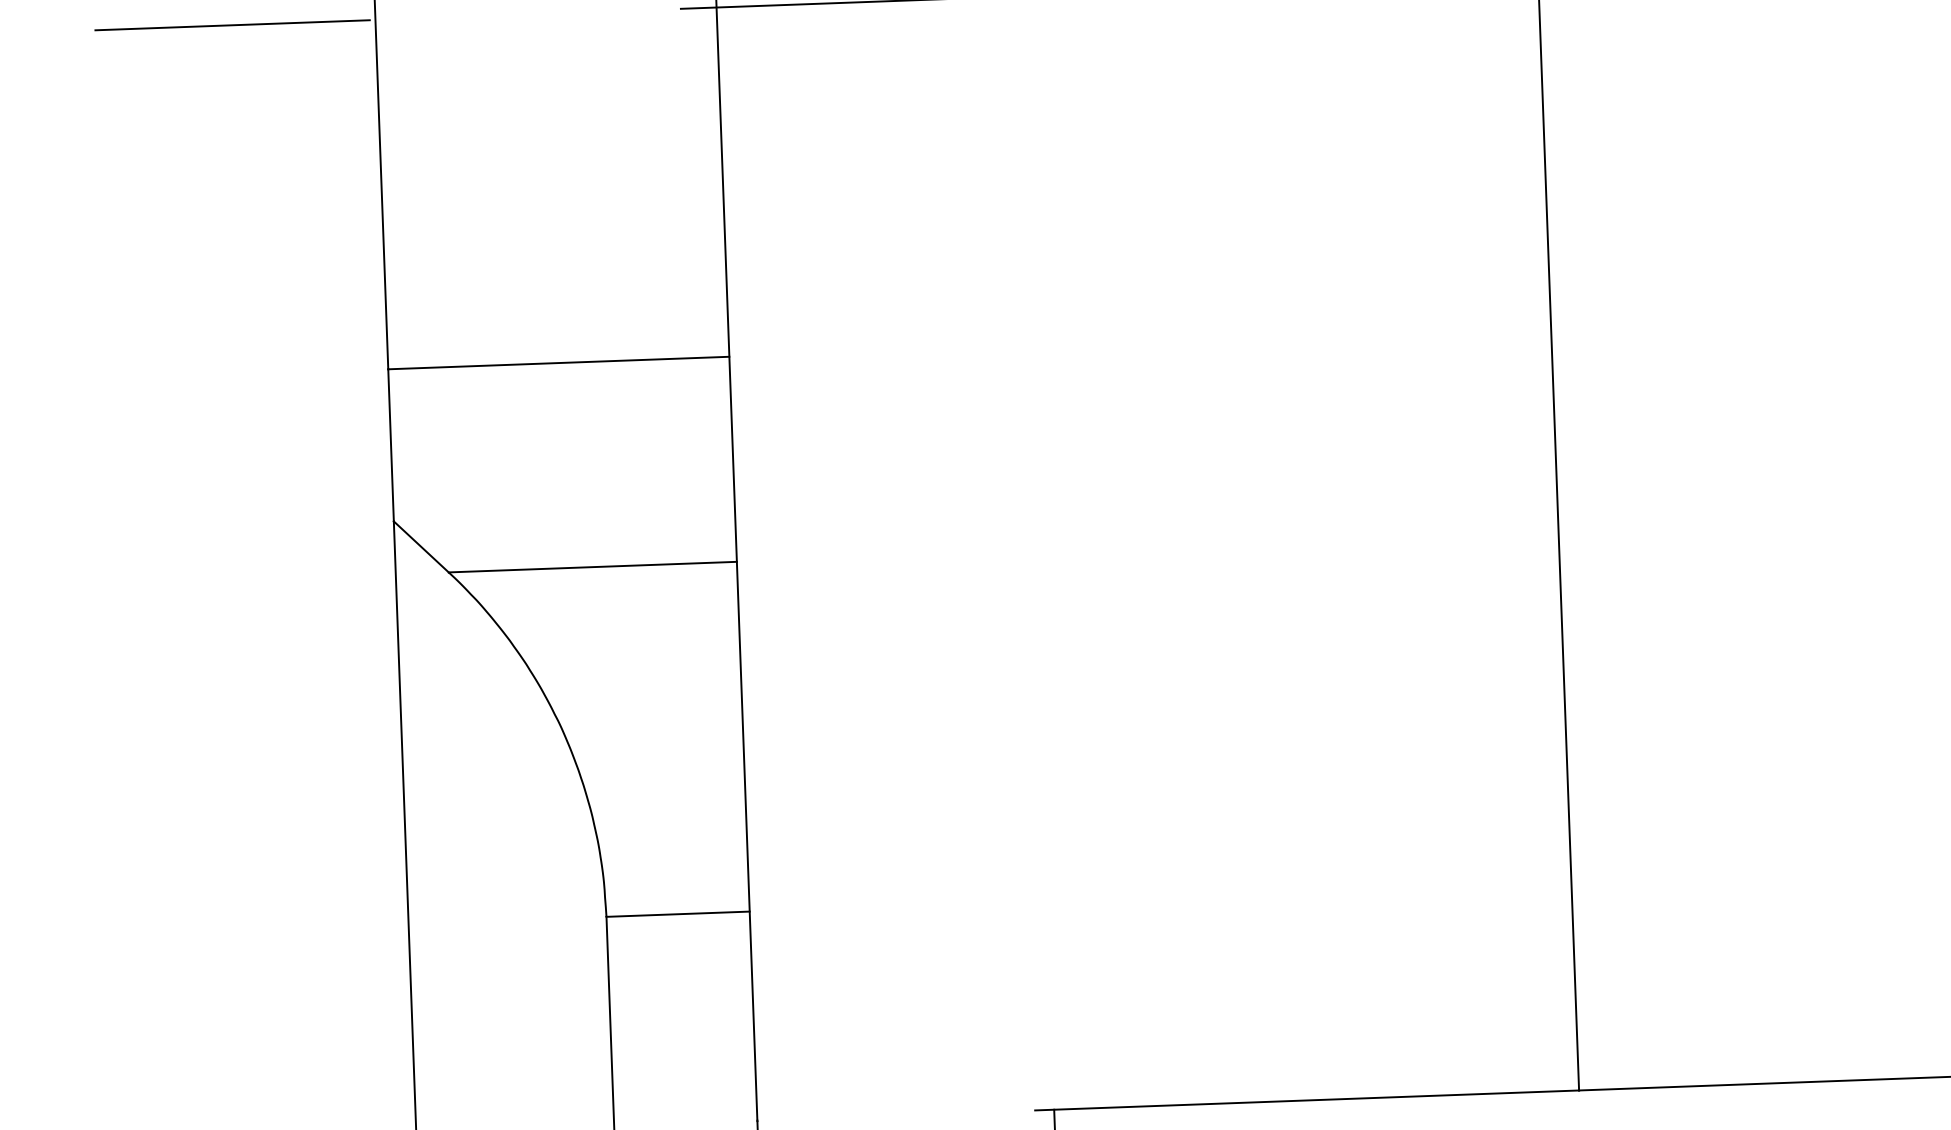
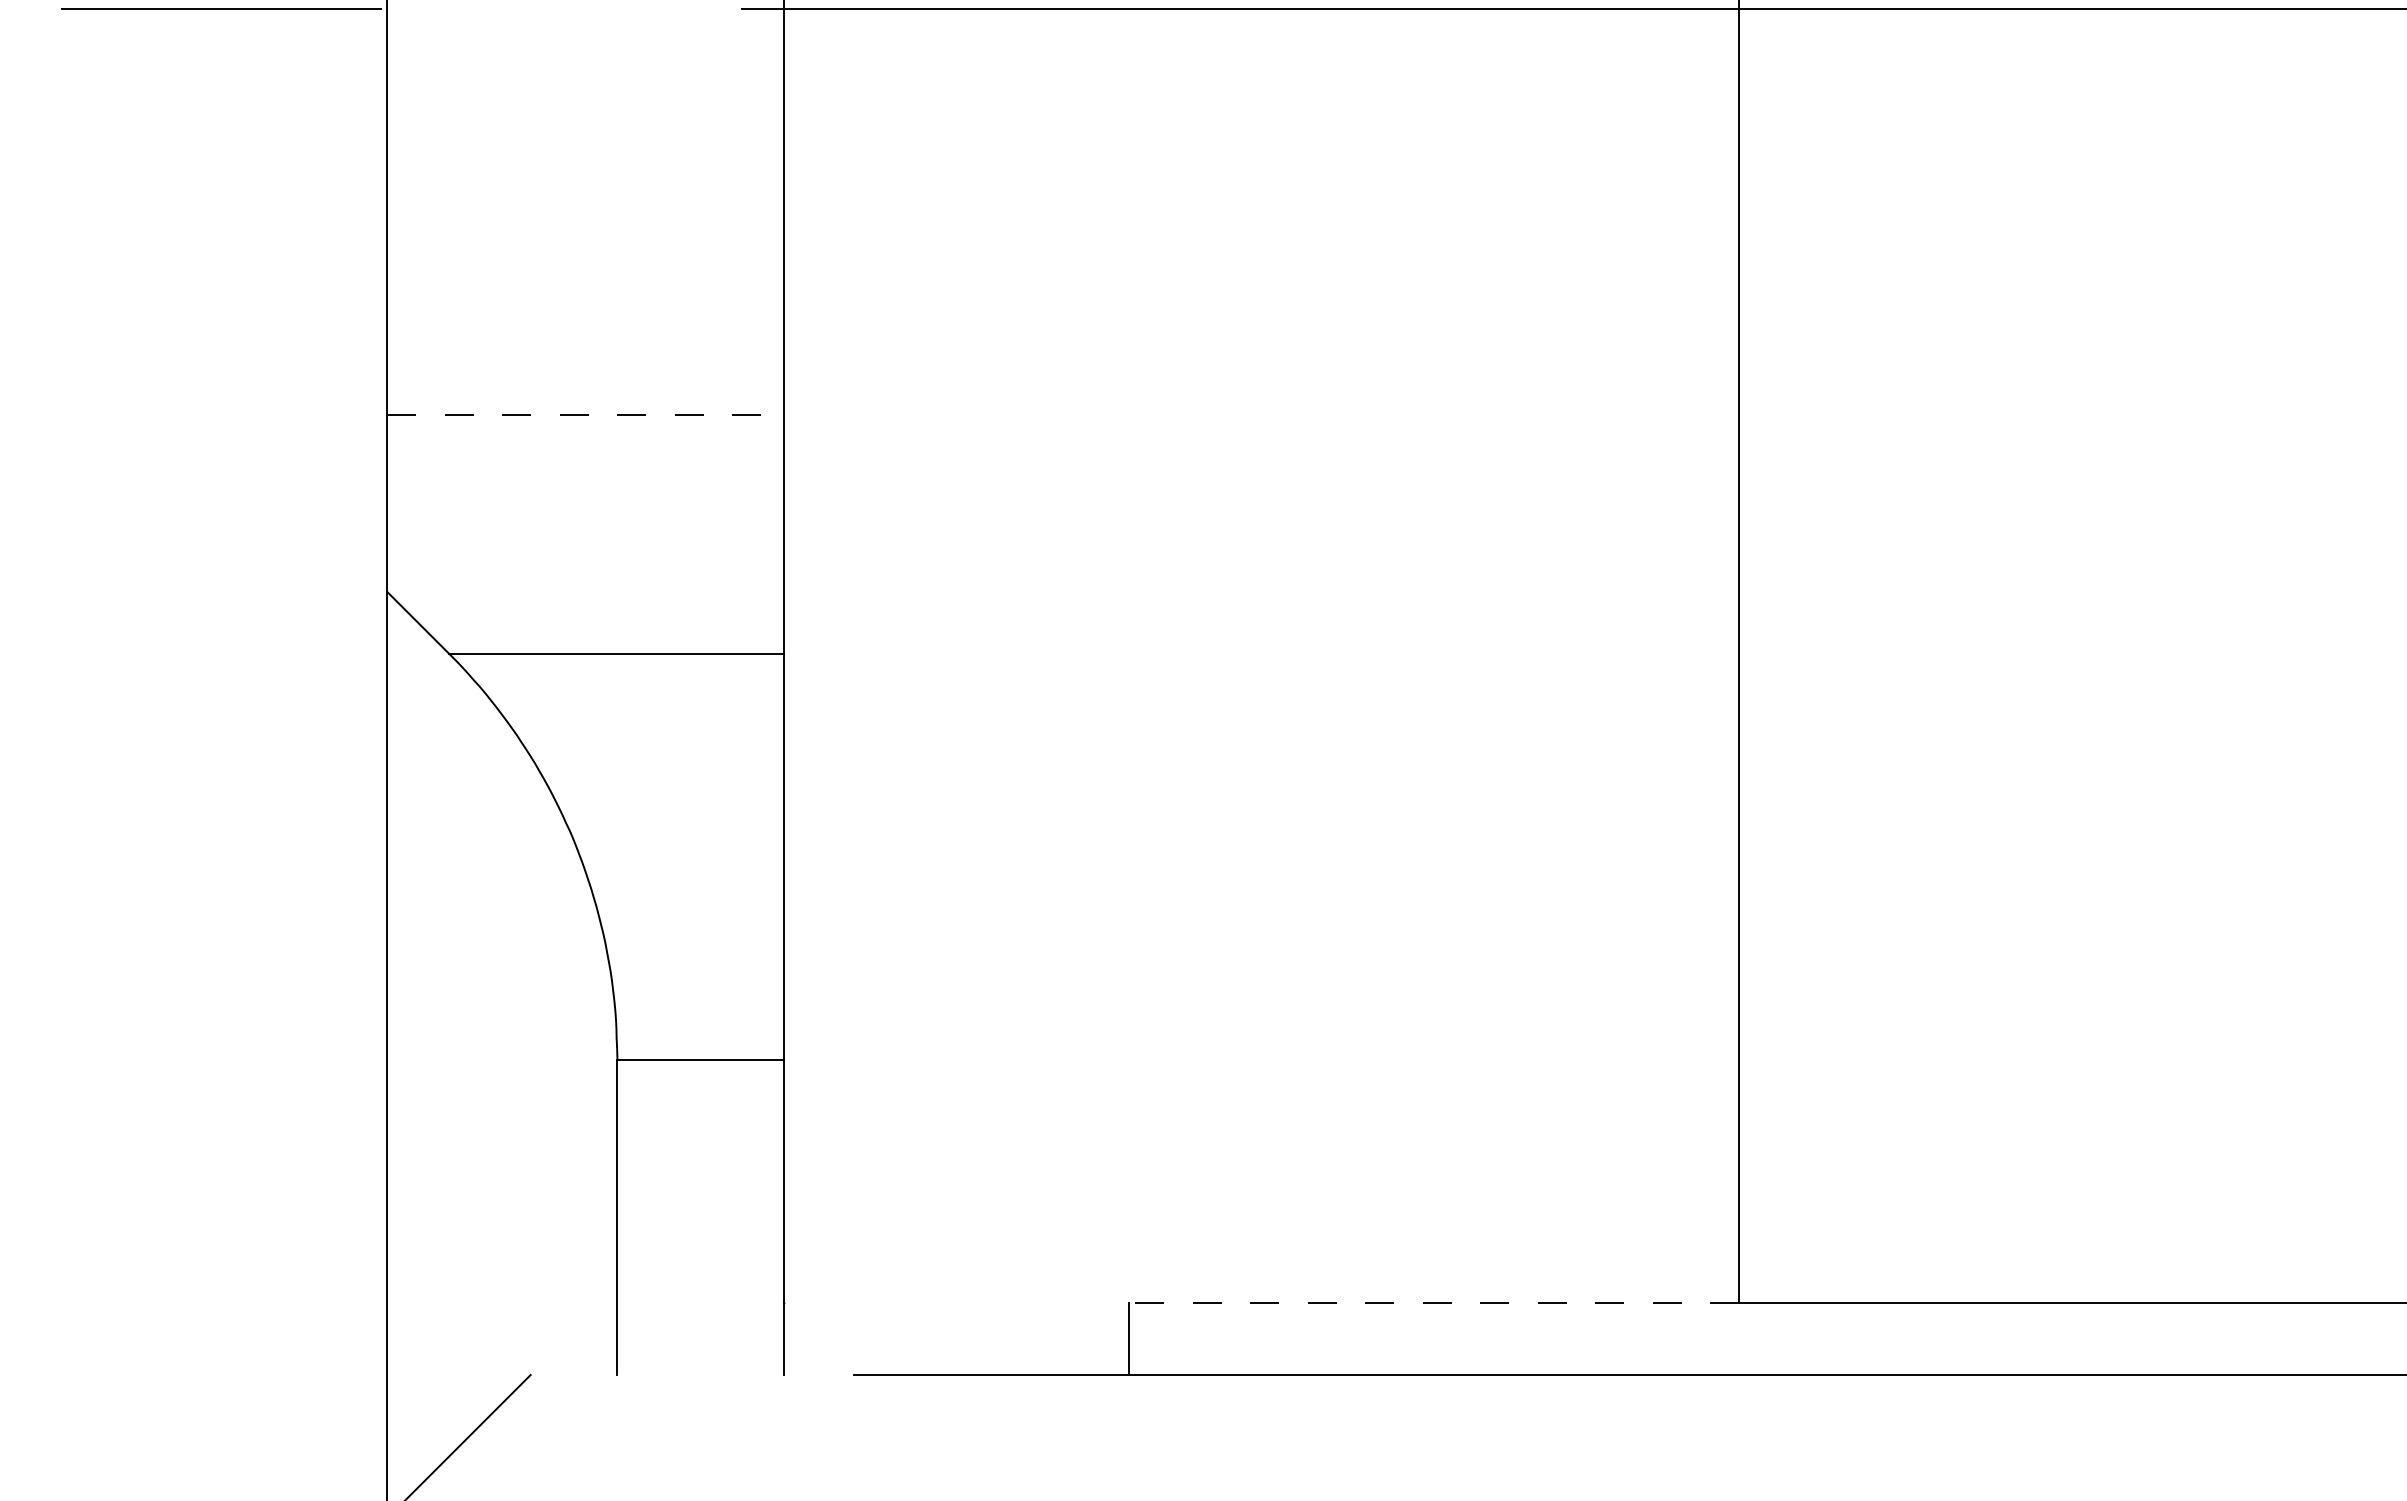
line: (559, 363) -> (586, 415), solid -> dashed
line: (1306, 1100) -> (1422, 1303), solid -> dashed

